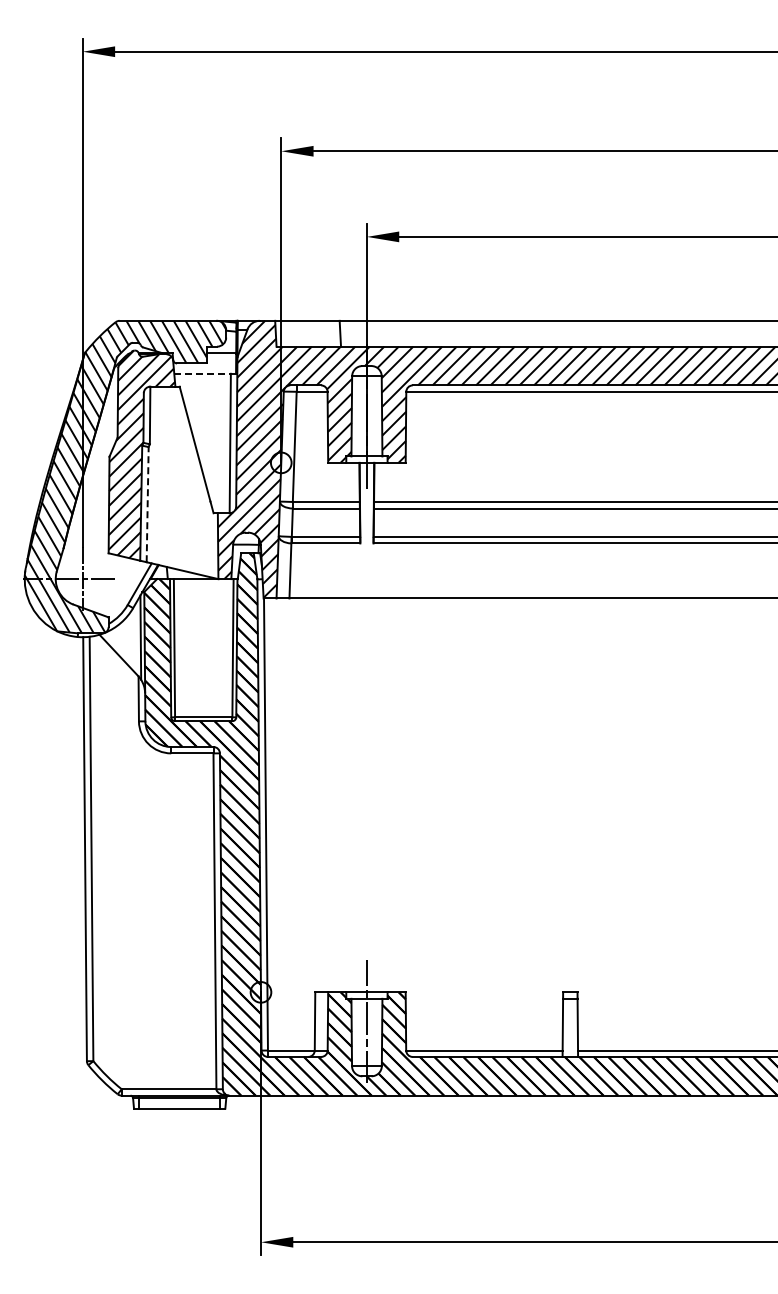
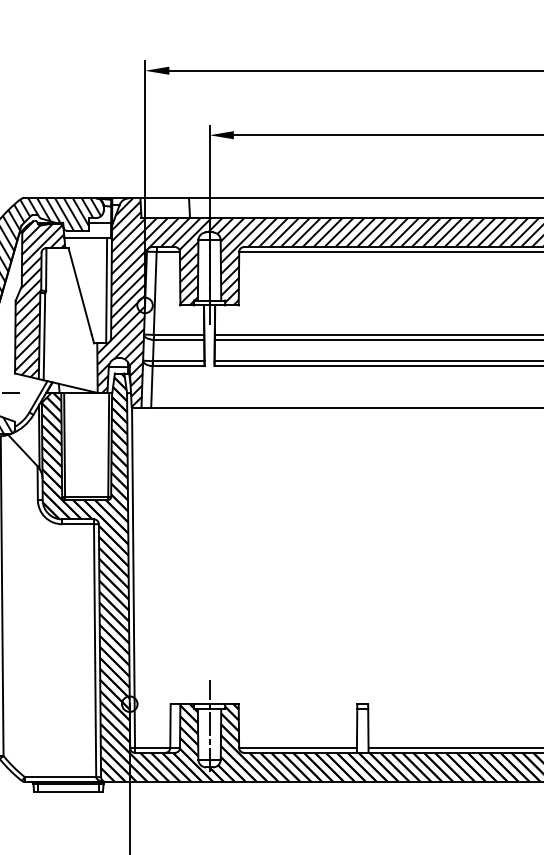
line: (203, 373) -> (86, 238), dashed -> solid
line: (147, 504) -> (44, 336), dashed -> solid

